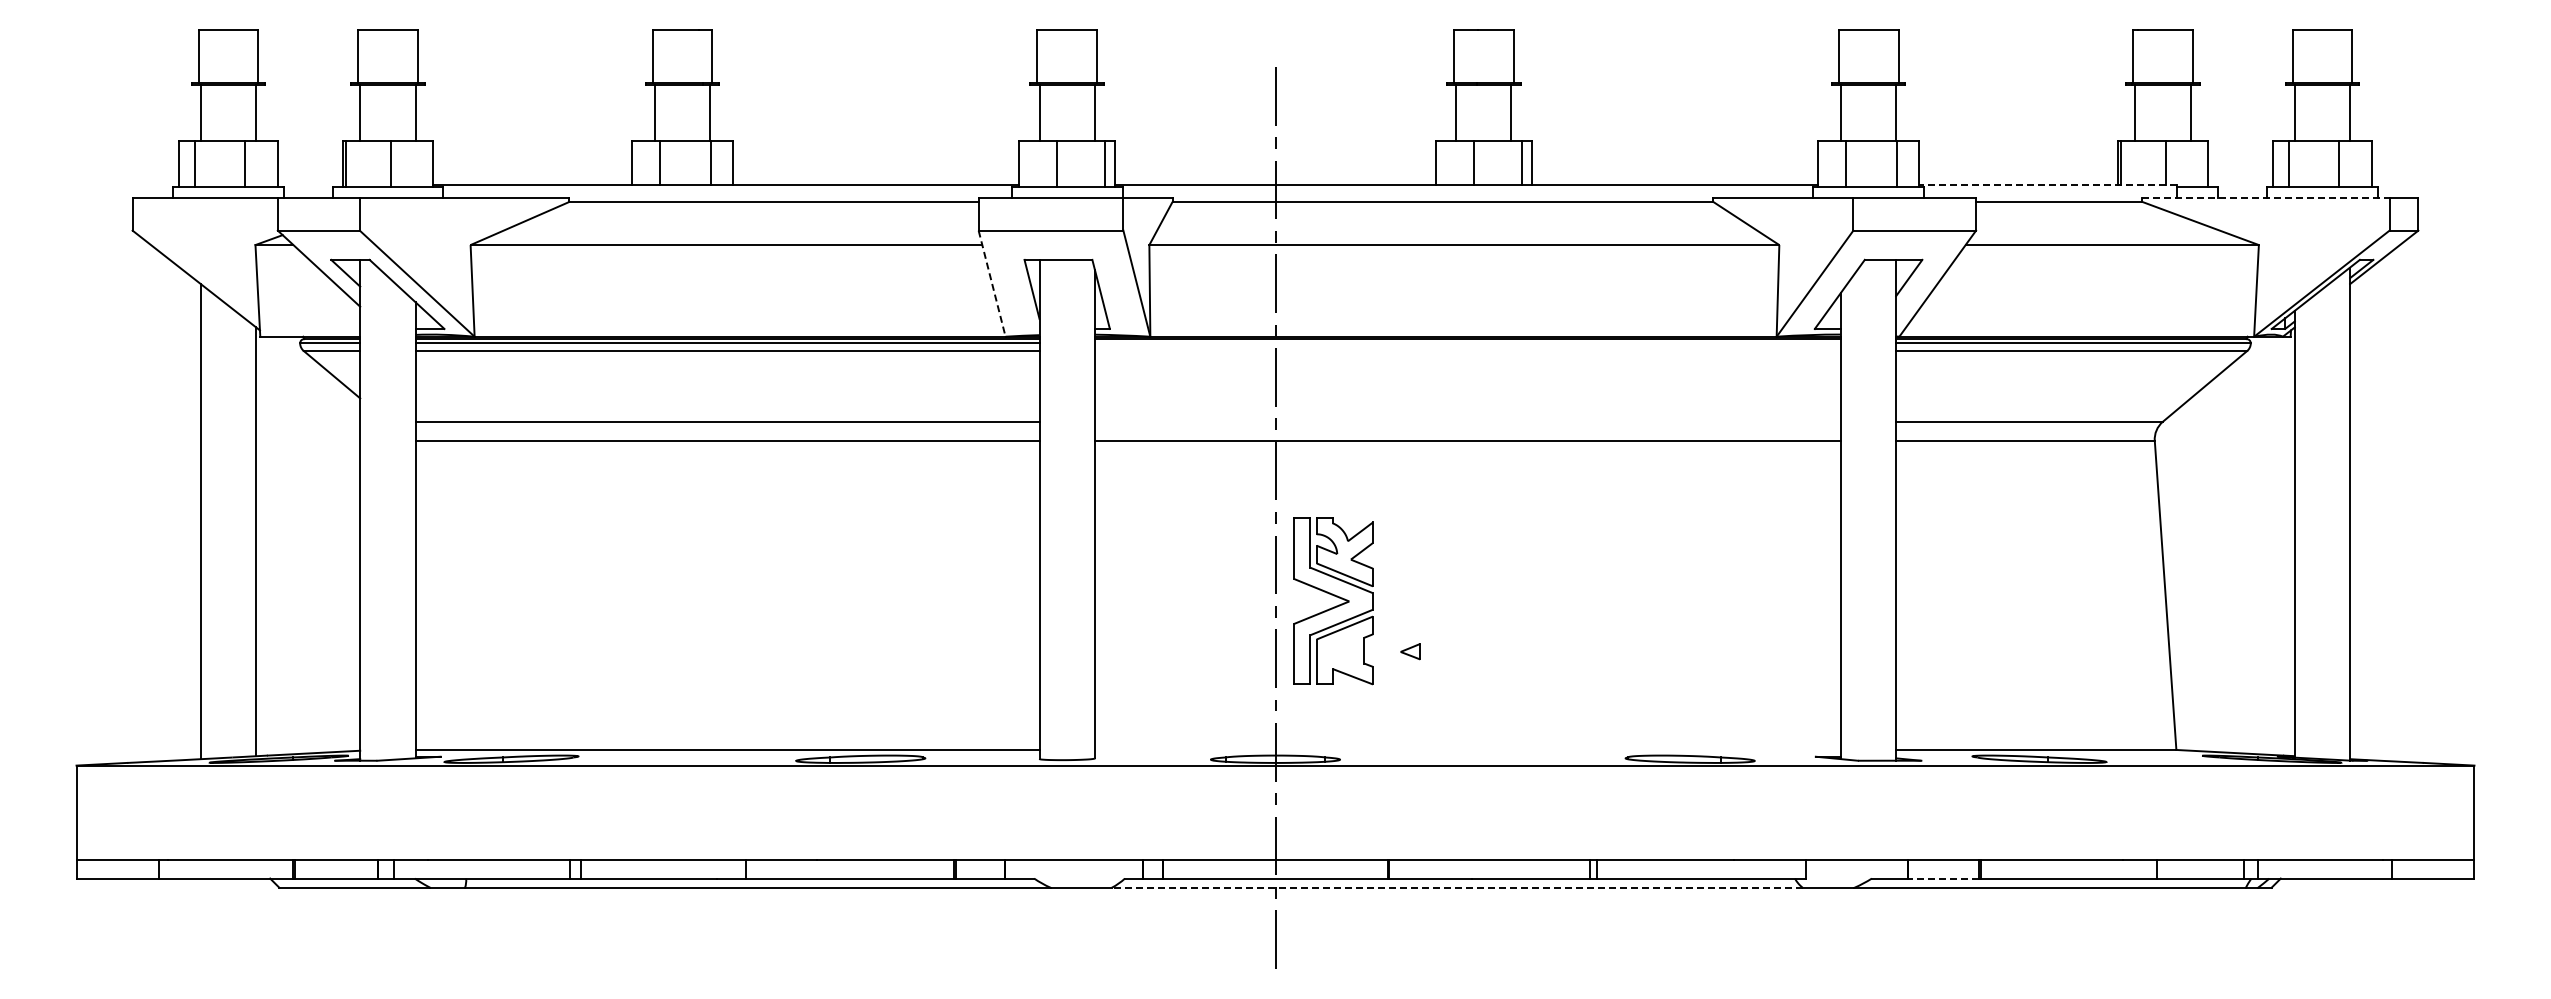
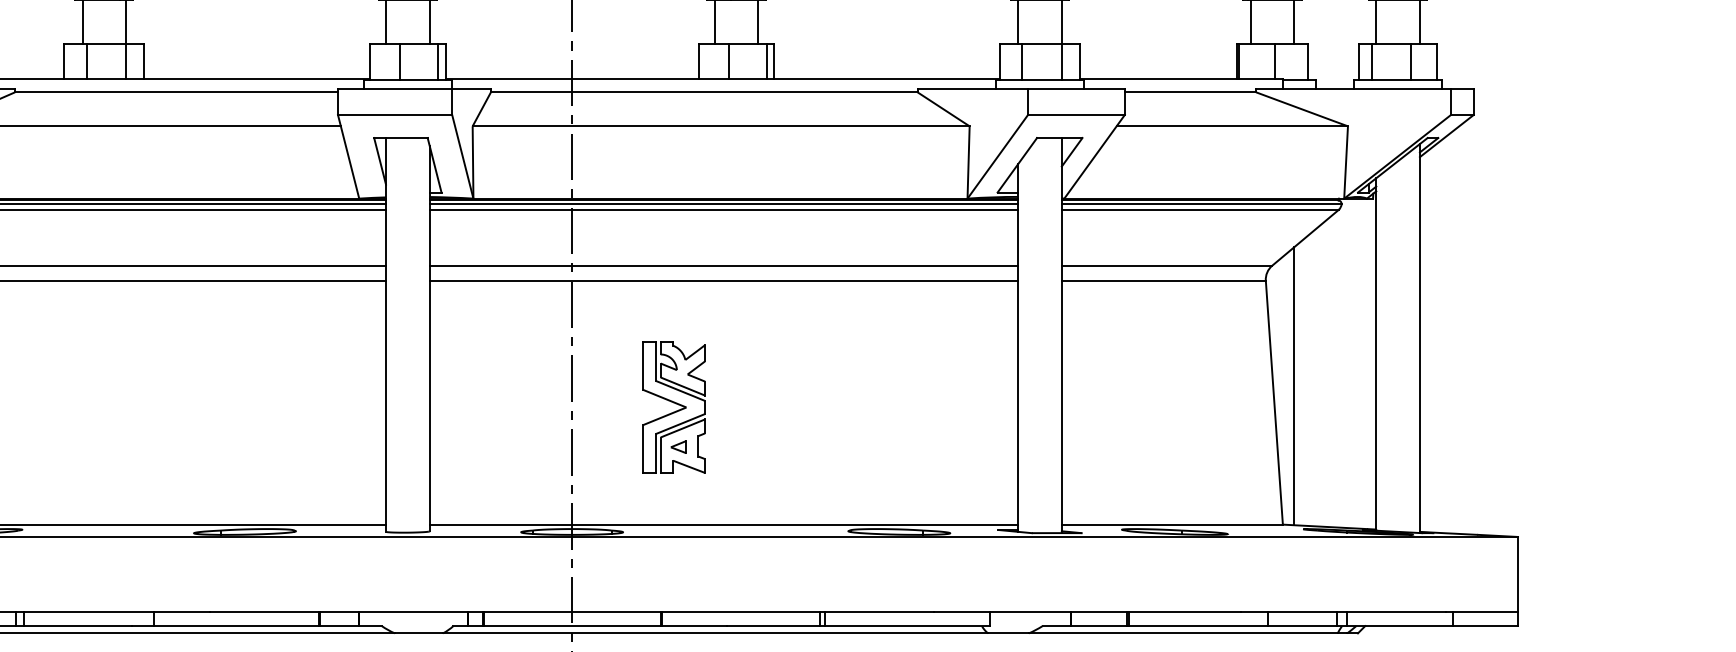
line: (2047, 184) -> (1181, 78), dashed -> solid
line: (2265, 198) -> (1353, 89), dashed -> solid
line: (992, 283) -> (348, 156), dashed -> solid
line: (1467, 343) -> (723, 203), added
line: (1467, 351) -> (723, 210), added
line: (1467, 421) -> (723, 265), added
line: (2190, 574) -> (1294, 386), added
part: (1333, 601) -> (673, 407), moved
line: (1467, 749) -> (723, 524), added
line: (1943, 878) -> (1099, 626), dashed -> solid
line: (1457, 887) -> (715, 633), dashed -> solid

